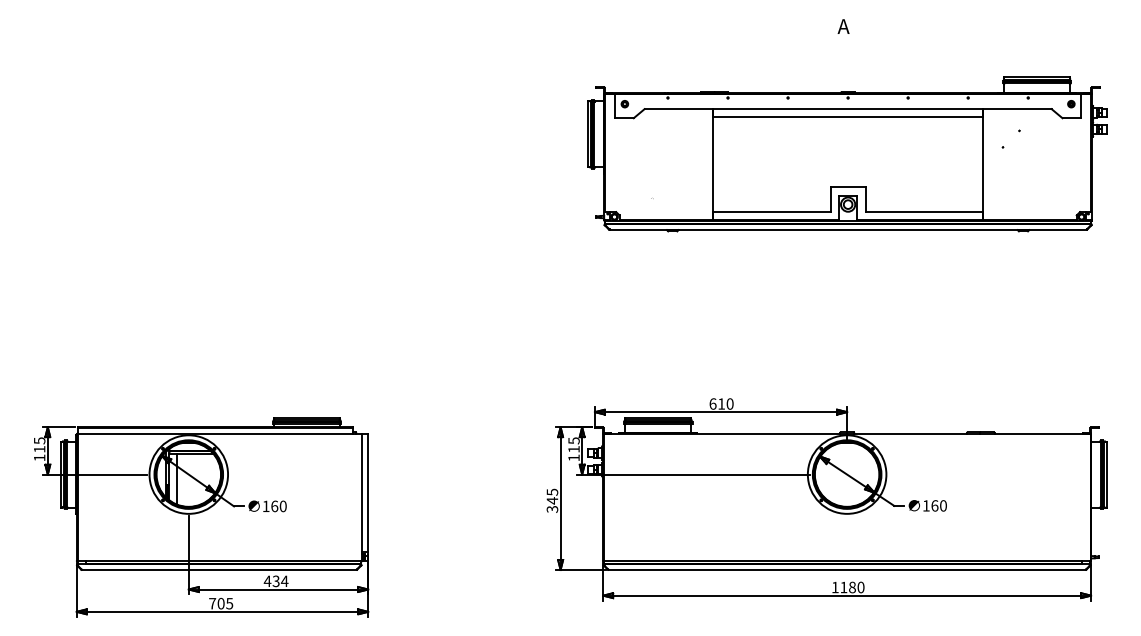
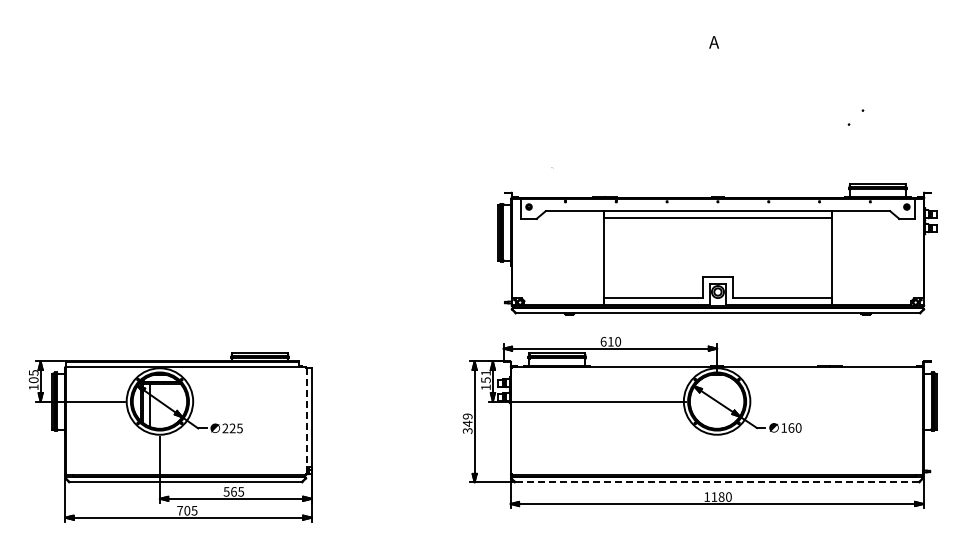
text: (844, 26) -> (714, 42), moved
part: (847, 154) -> (717, 249), moved
text: (573, 445) -> (485, 376), 115 -> 151
text: (39, 449) -> (33, 380), 115 -> 105
text: (552, 492) -> (467, 416), 345 -> 349
line: (361, 498) -> (306, 421), solid -> dashed
text: (274, 506) -> (232, 428), 160 -> 225
line: (847, 570) -> (717, 482), solid -> dashed
text: (275, 580) -> (233, 491), 434 -> 565

